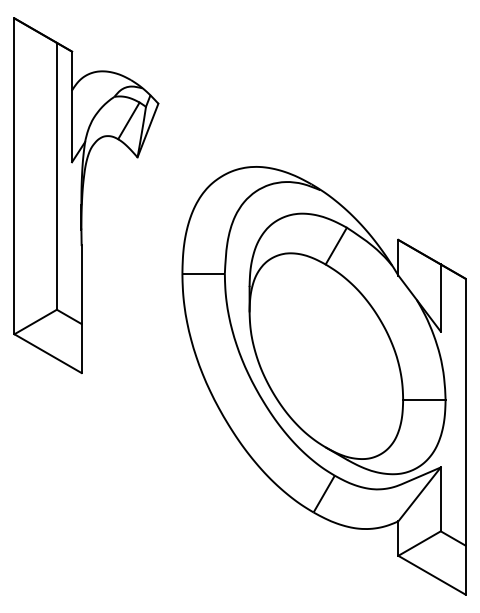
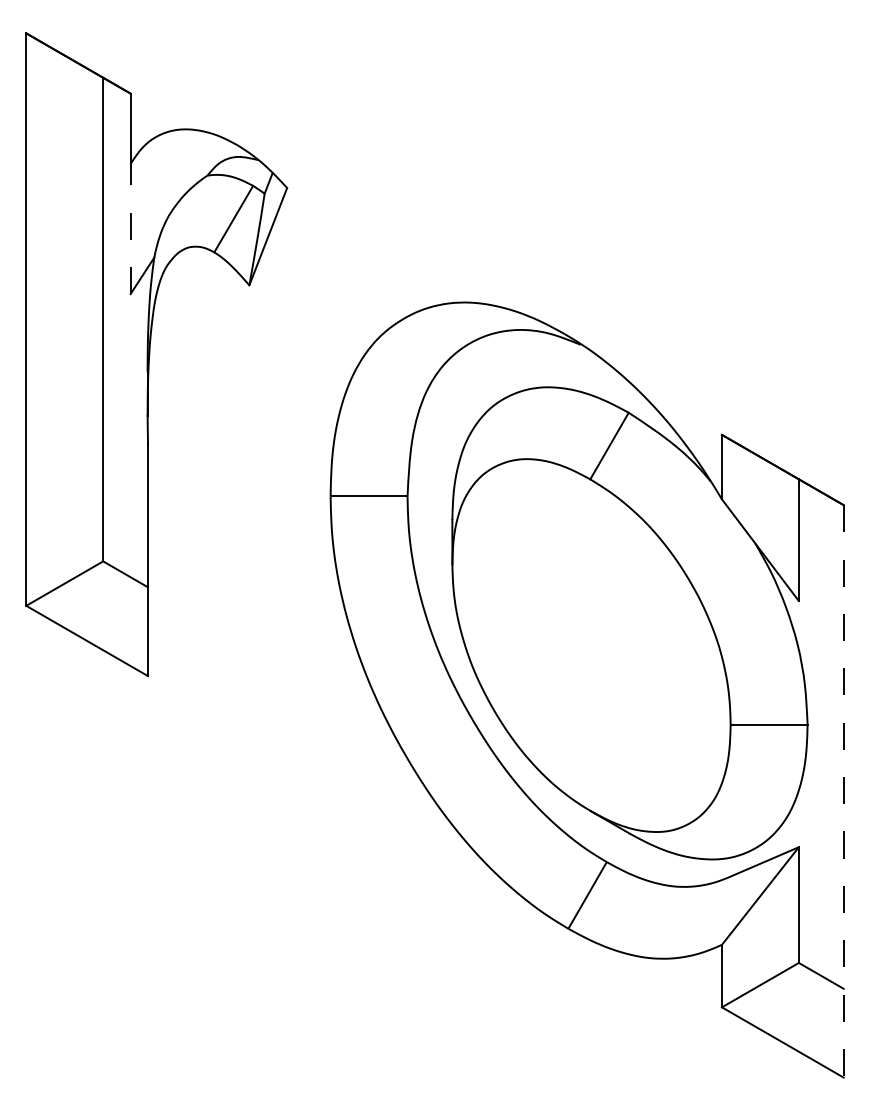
line: (72, 126) -> (131, 229), solid -> dashed
line: (465, 436) -> (843, 791), solid -> dashed

